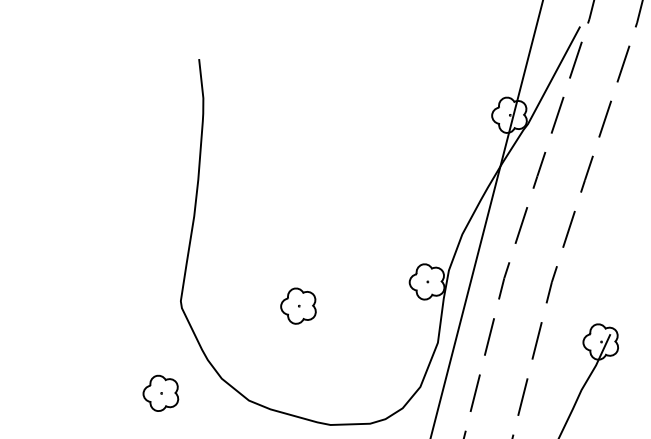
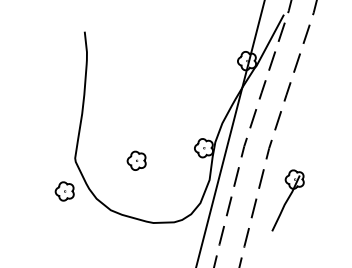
part: (160, 393) -> (64, 191), moved

